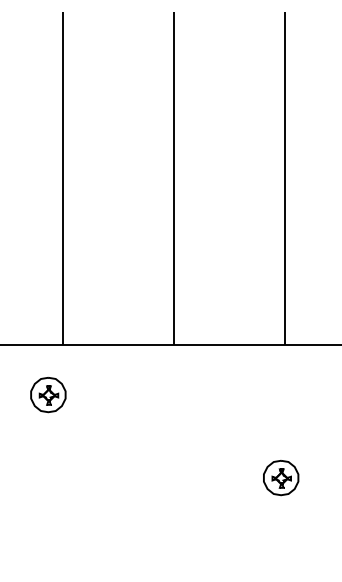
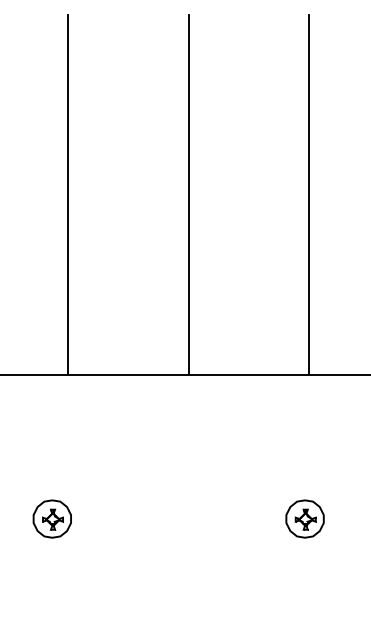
part: (48, 395) -> (52, 519), moved

